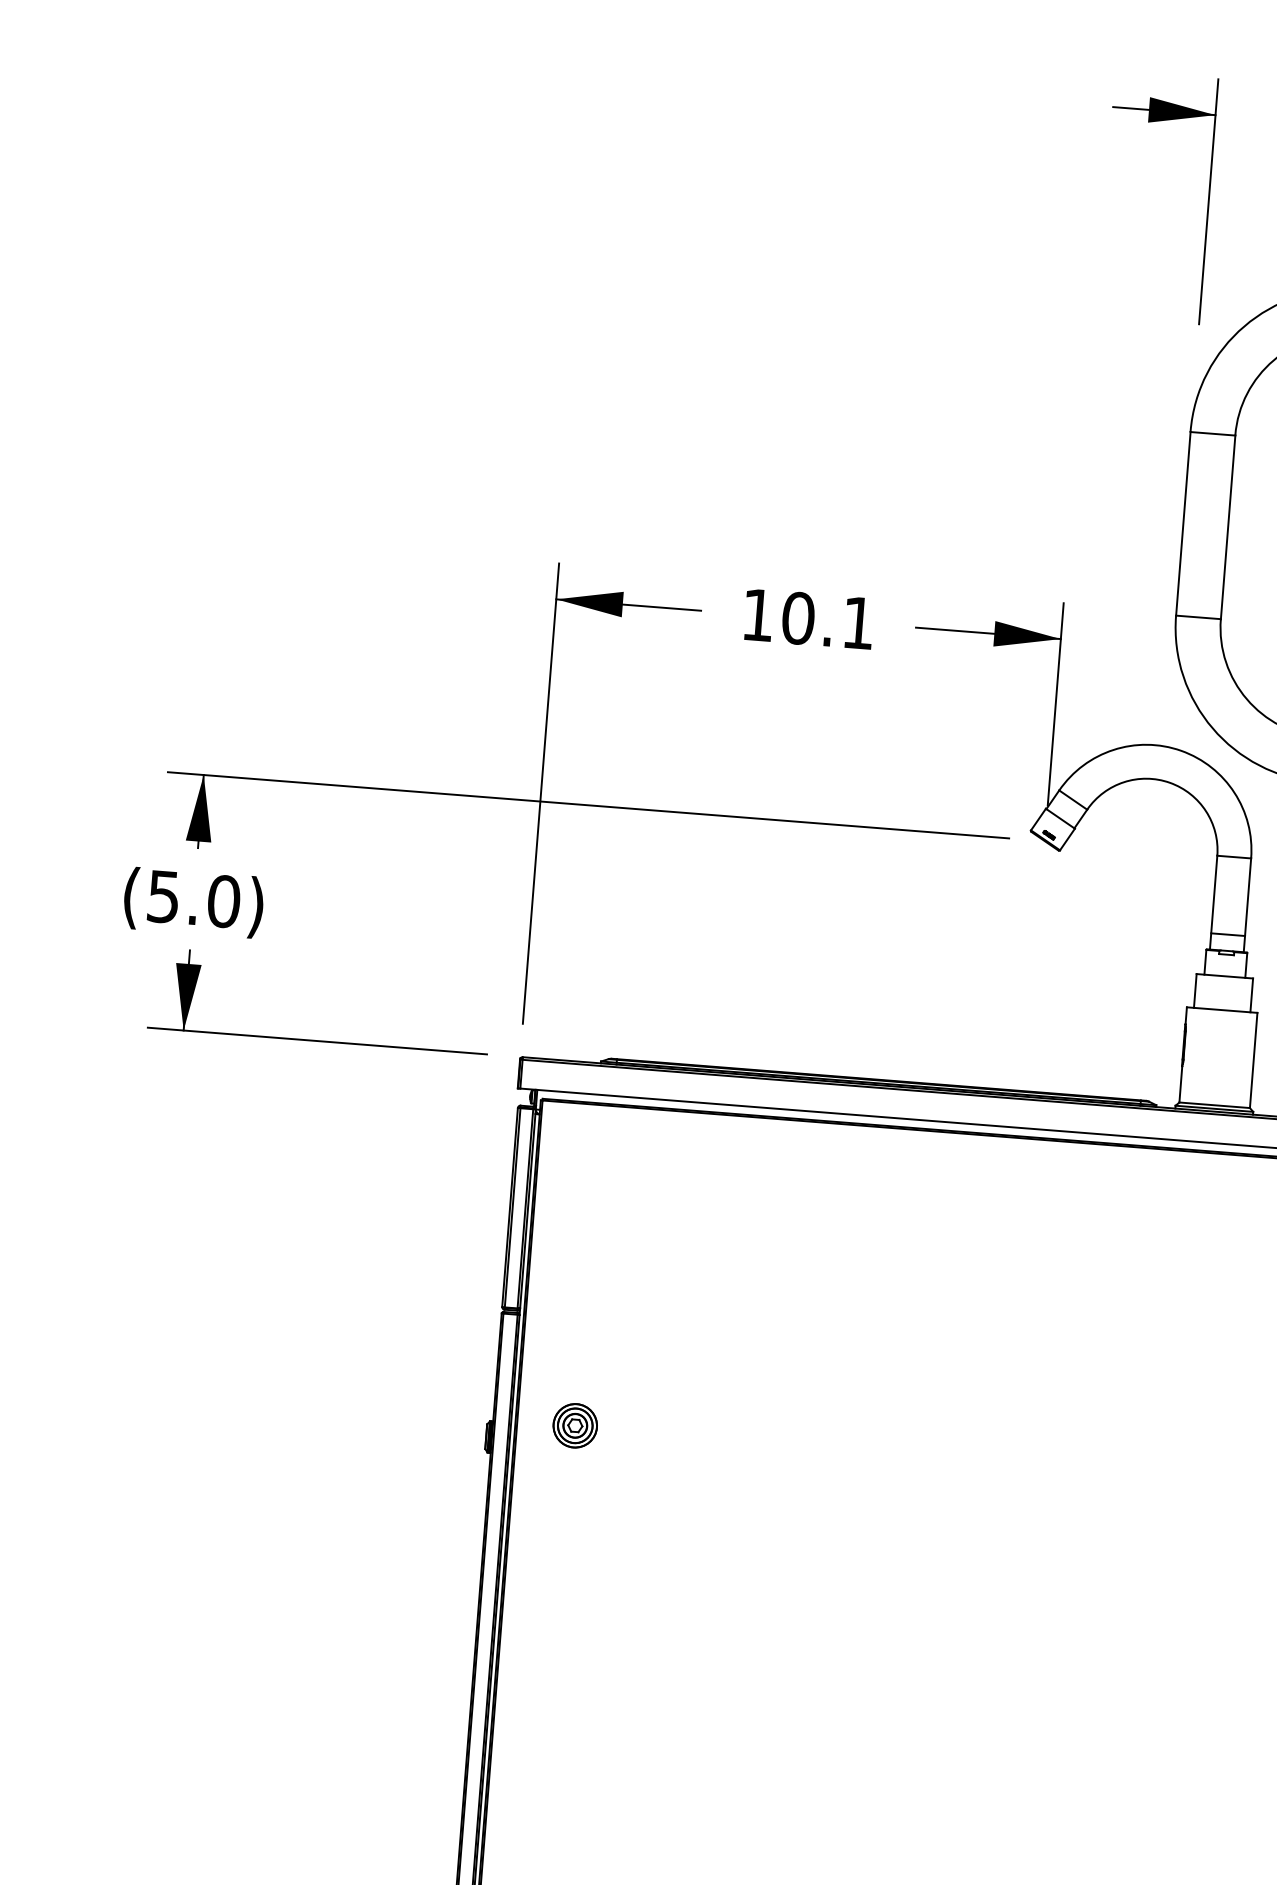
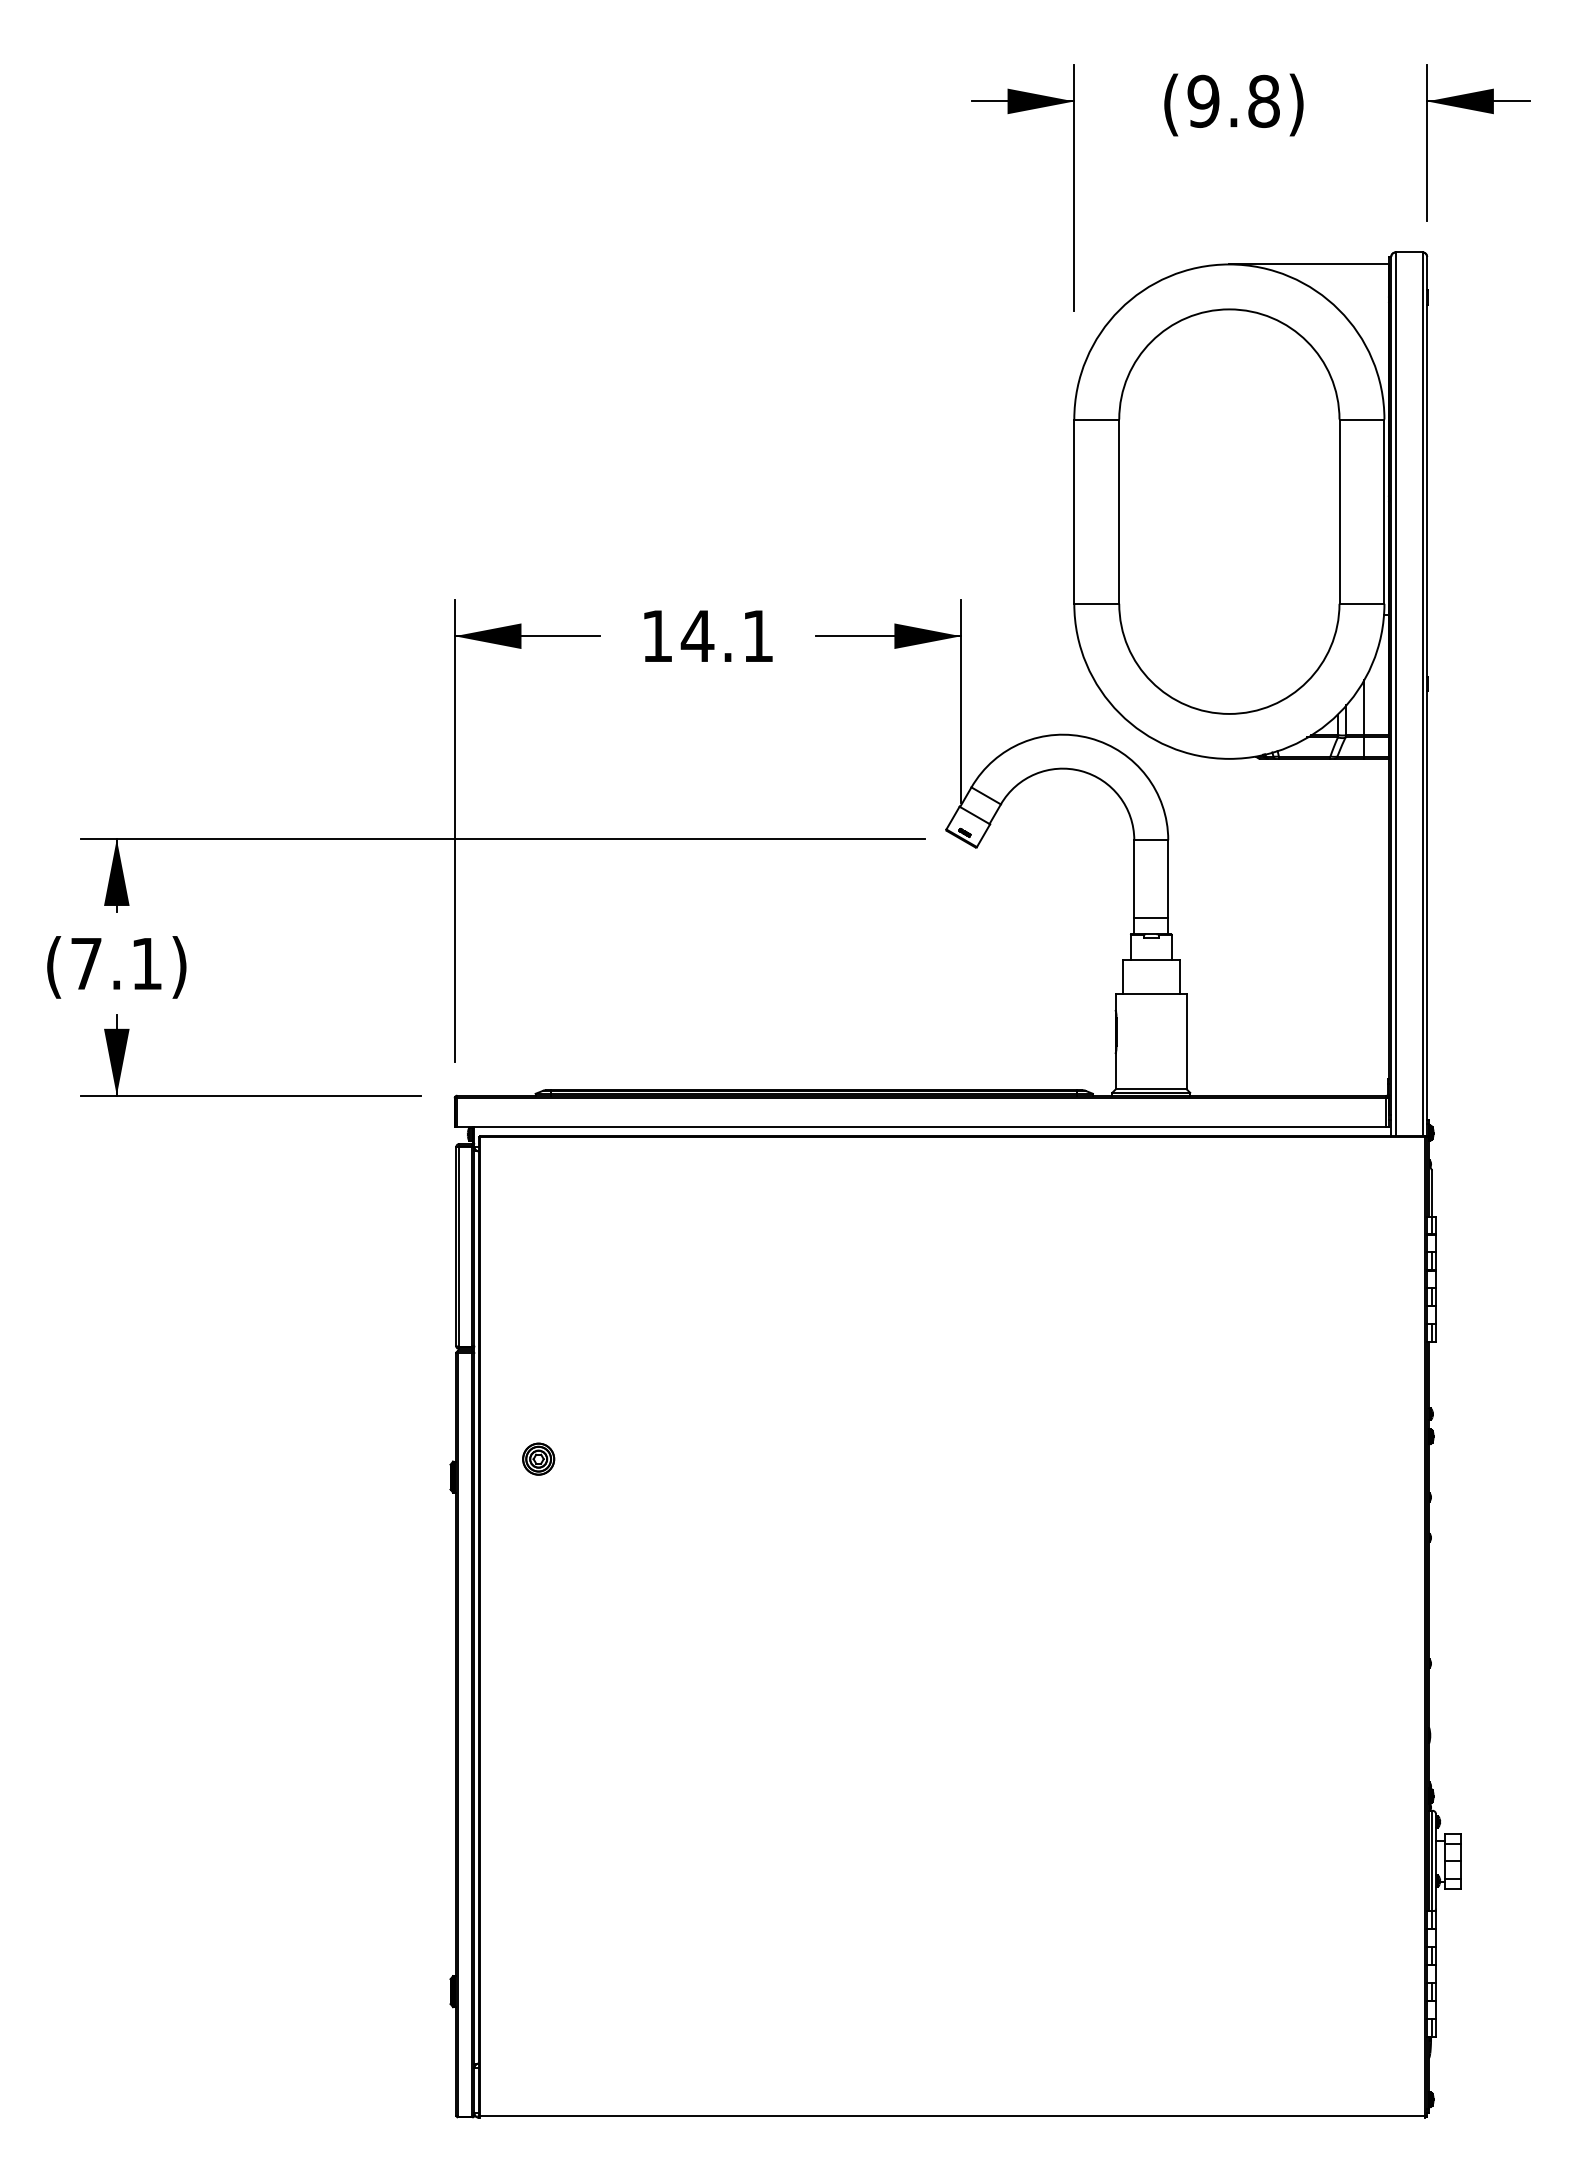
text: (798, 617) -> (697, 635), 10.1 -> 14.1
text: (193, 898) -> (116, 963), (5.0) -> (7.1)
part: (575, 1425) -> (538, 1458), size x0.71

